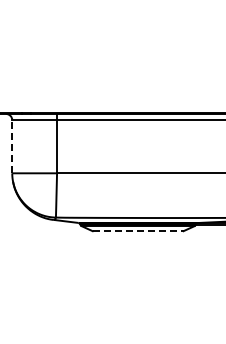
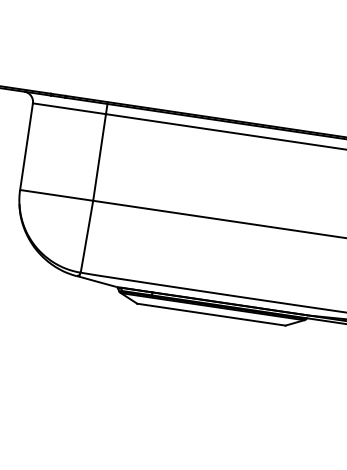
line: (12, 146) -> (26, 146), dashed -> solid
line: (138, 231) -> (212, 315), dashed -> solid

